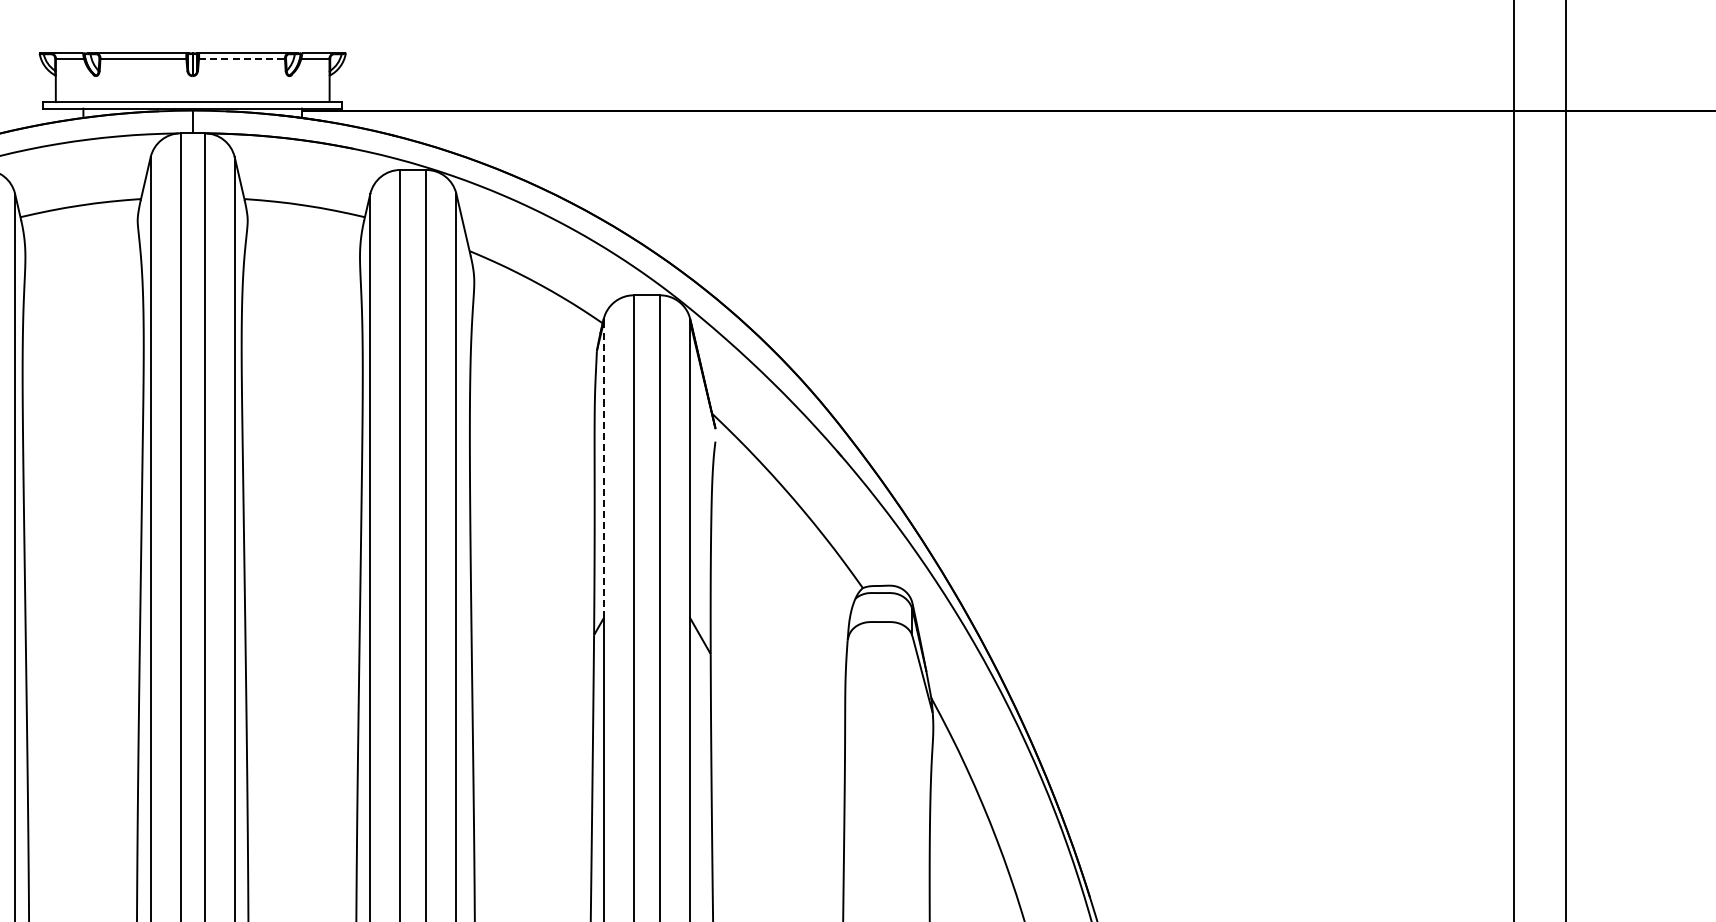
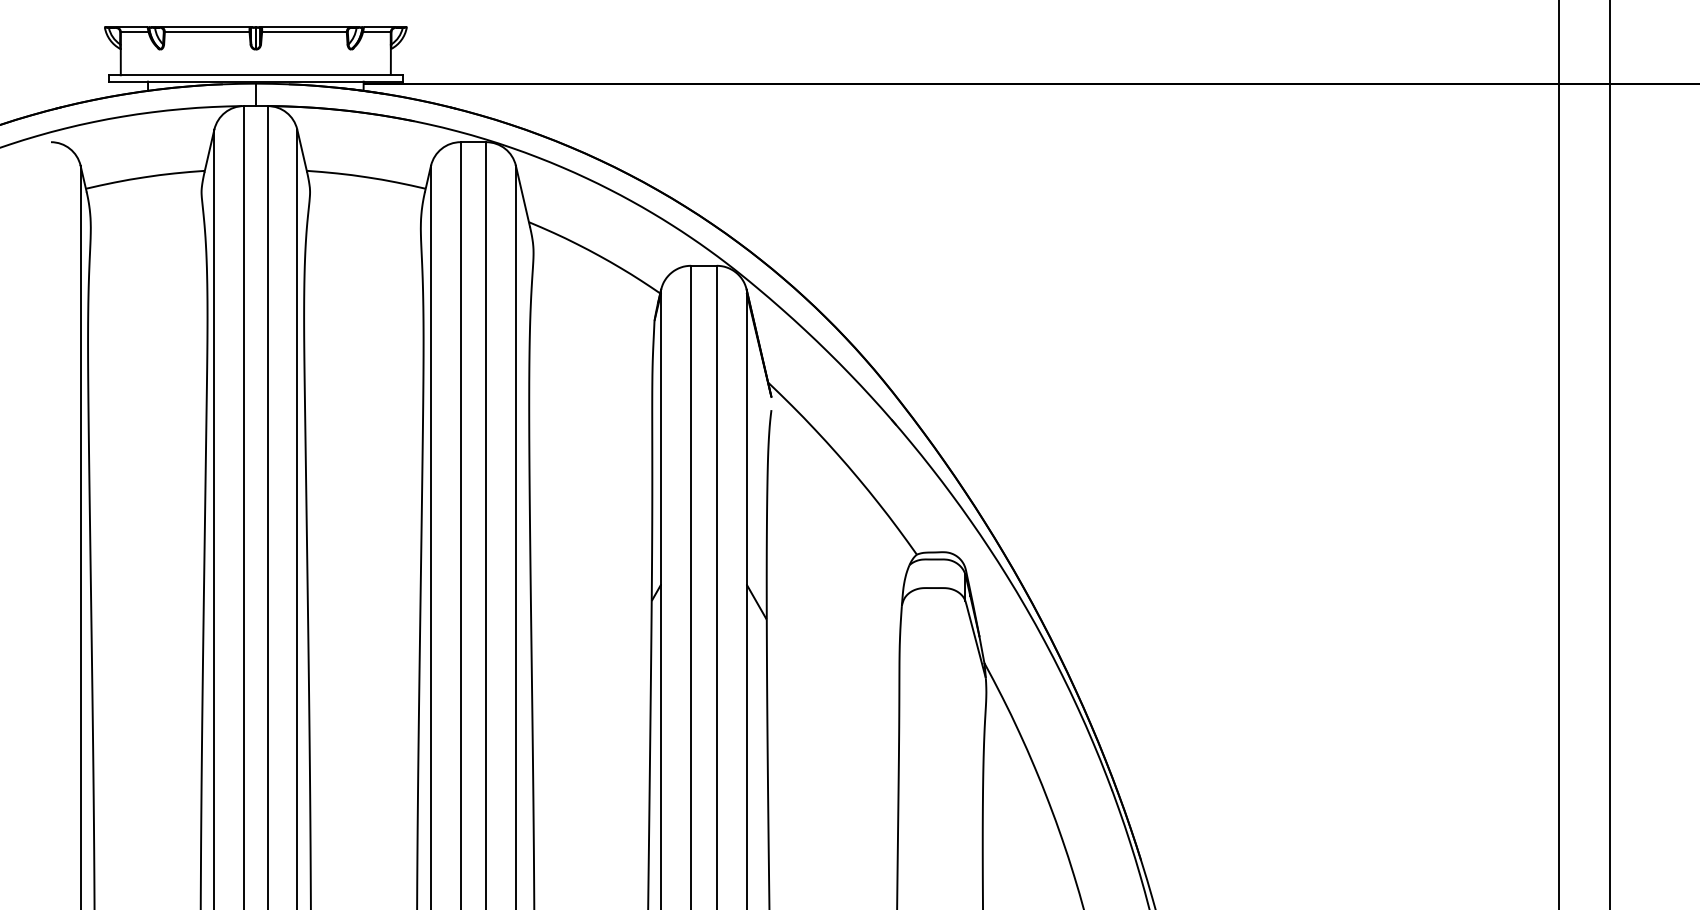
line: (242, 58) -> (304, 32), dashed -> solid
line: (603, 470) -> (661, 438), dashed -> solid

